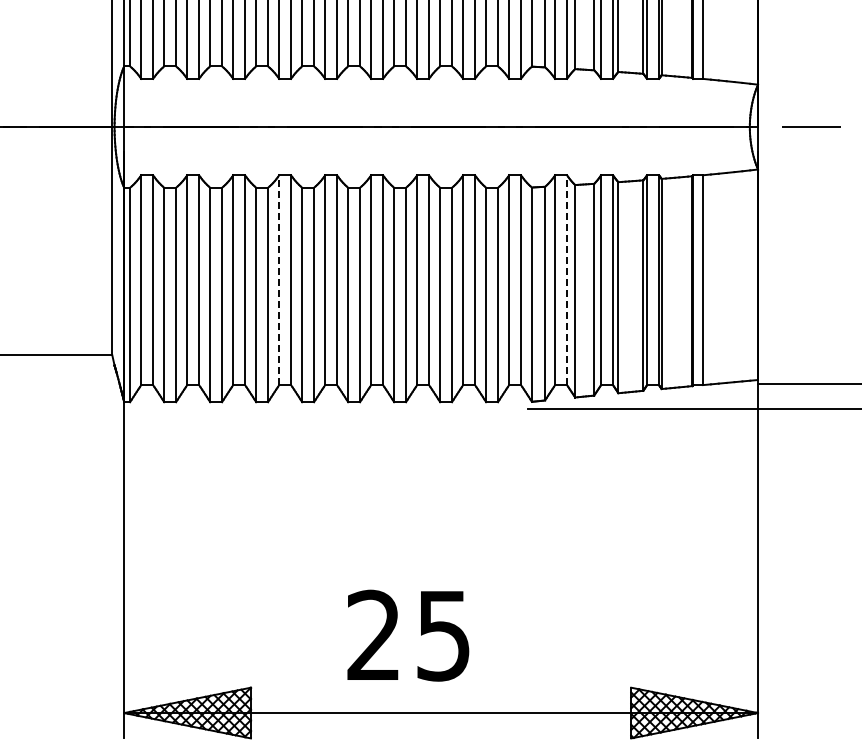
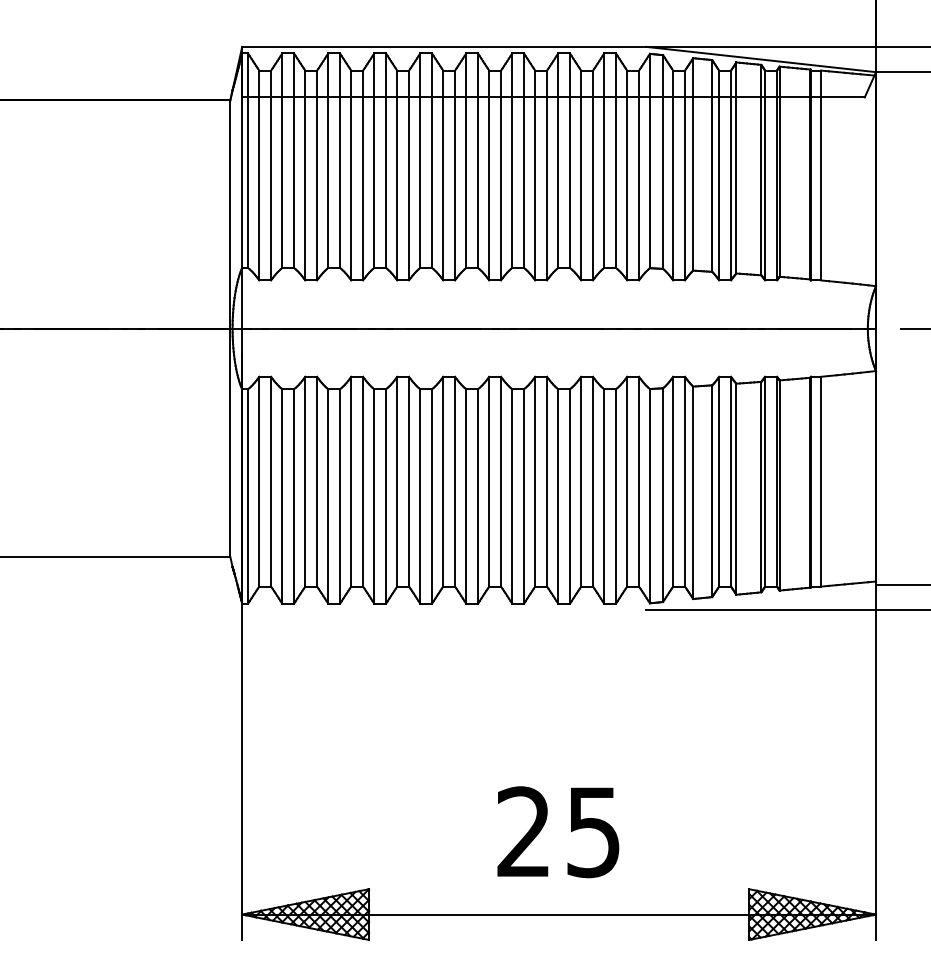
line: (279, 279) -> (397, 481), dashed -> solid
line: (567, 279) -> (685, 481), dashed -> solid
text: (408, 635) -> (558, 832), moved

